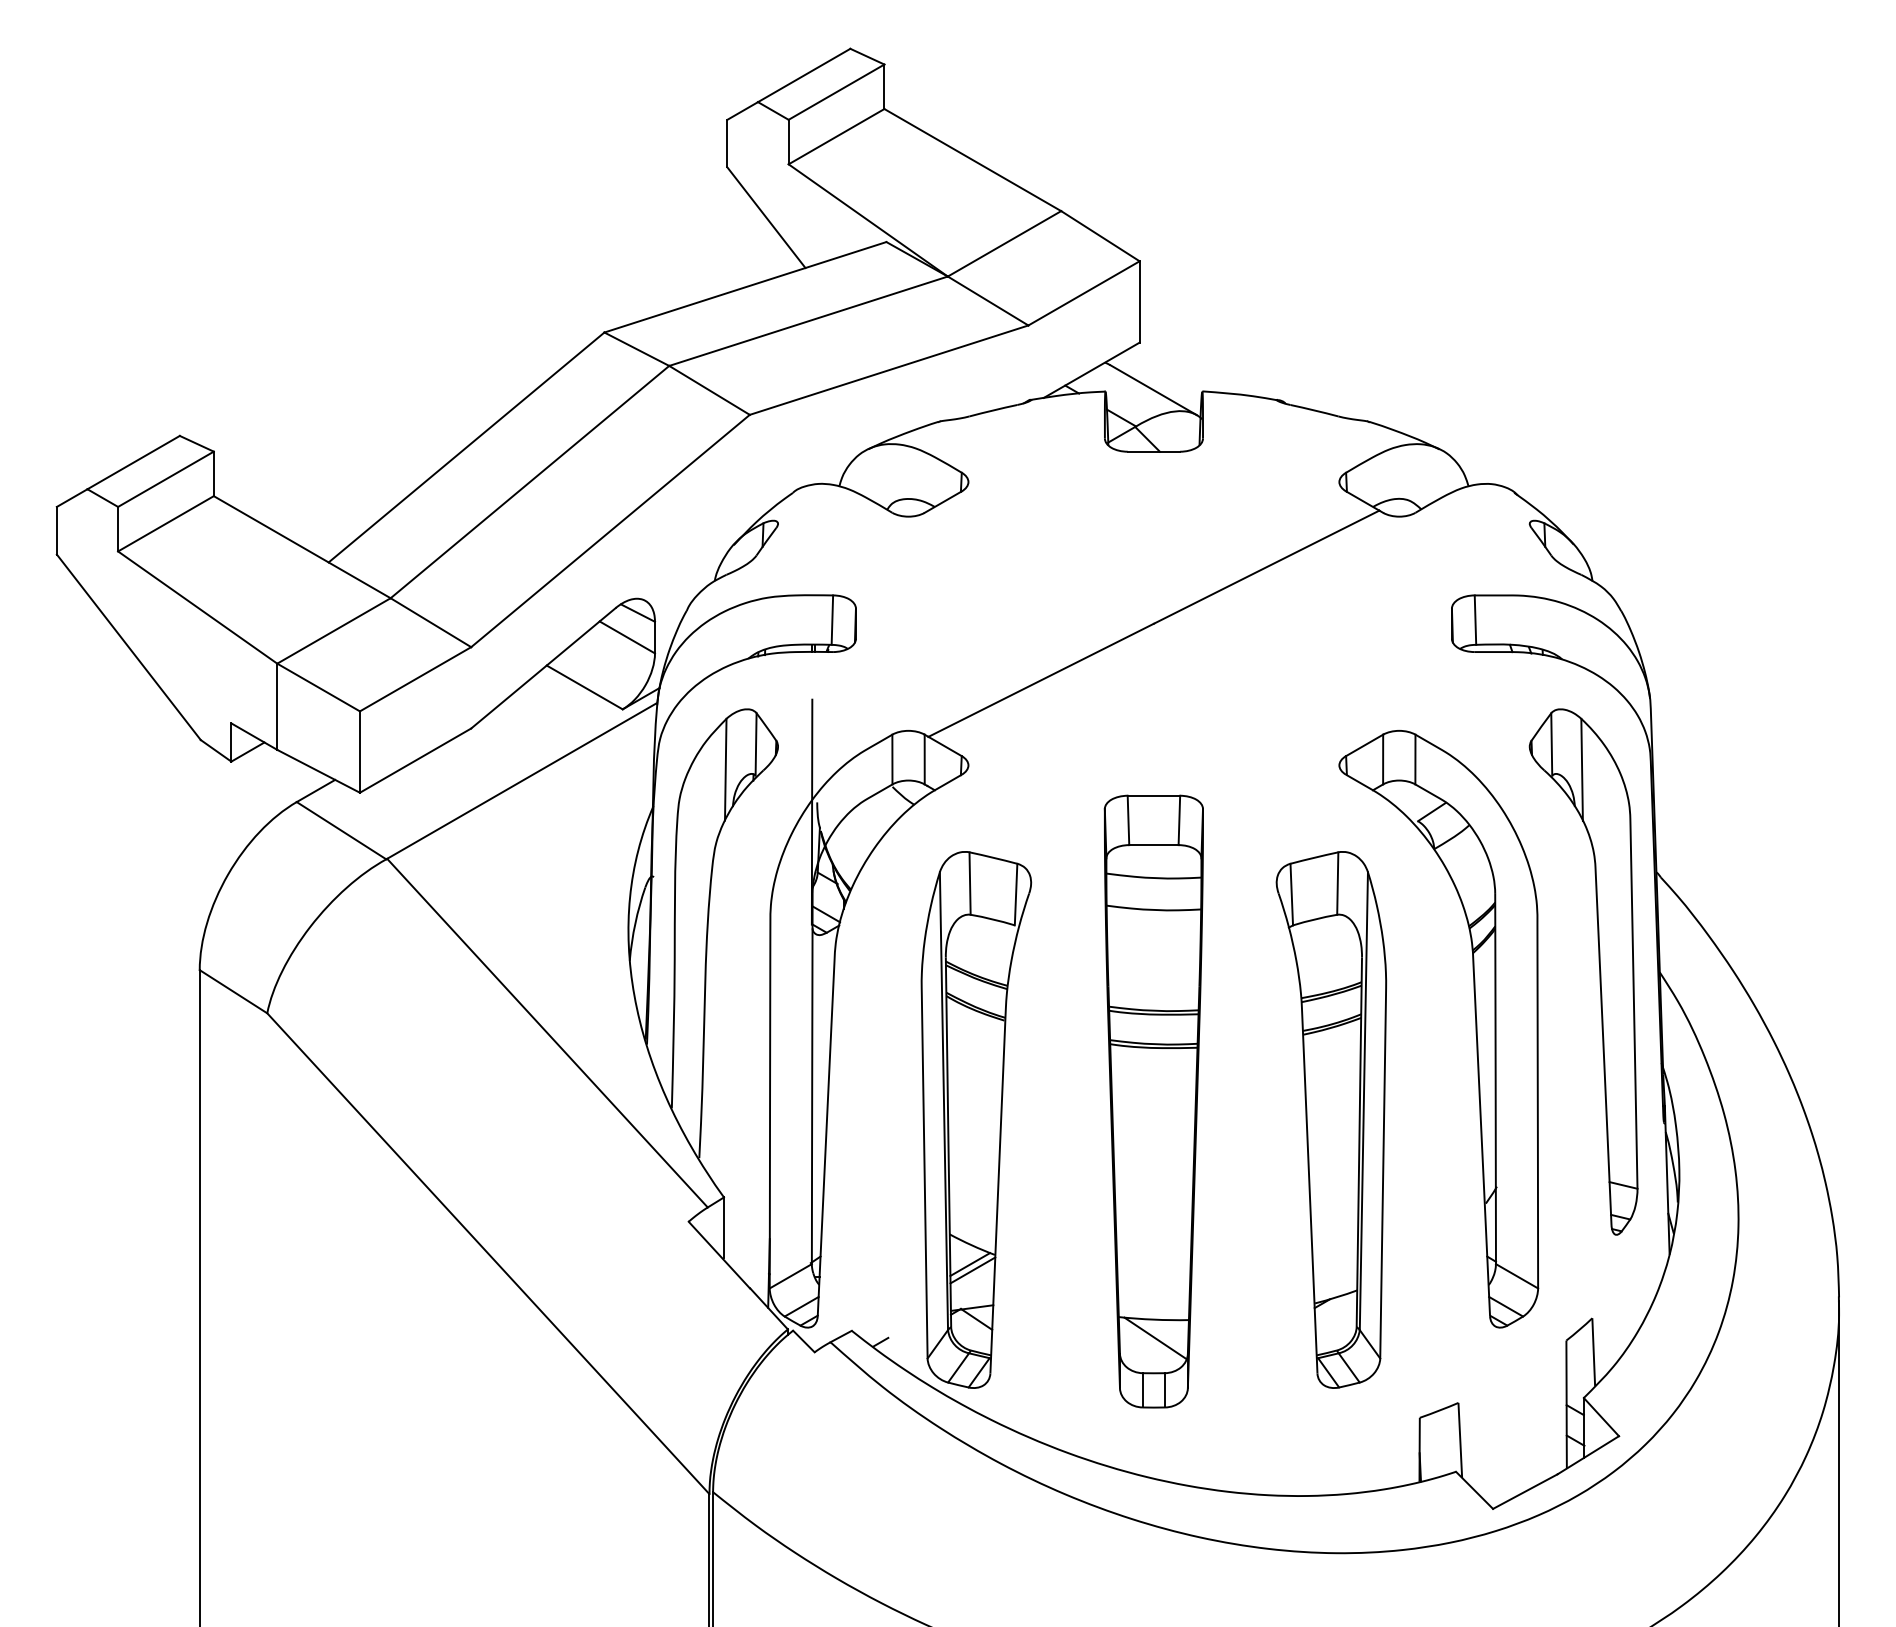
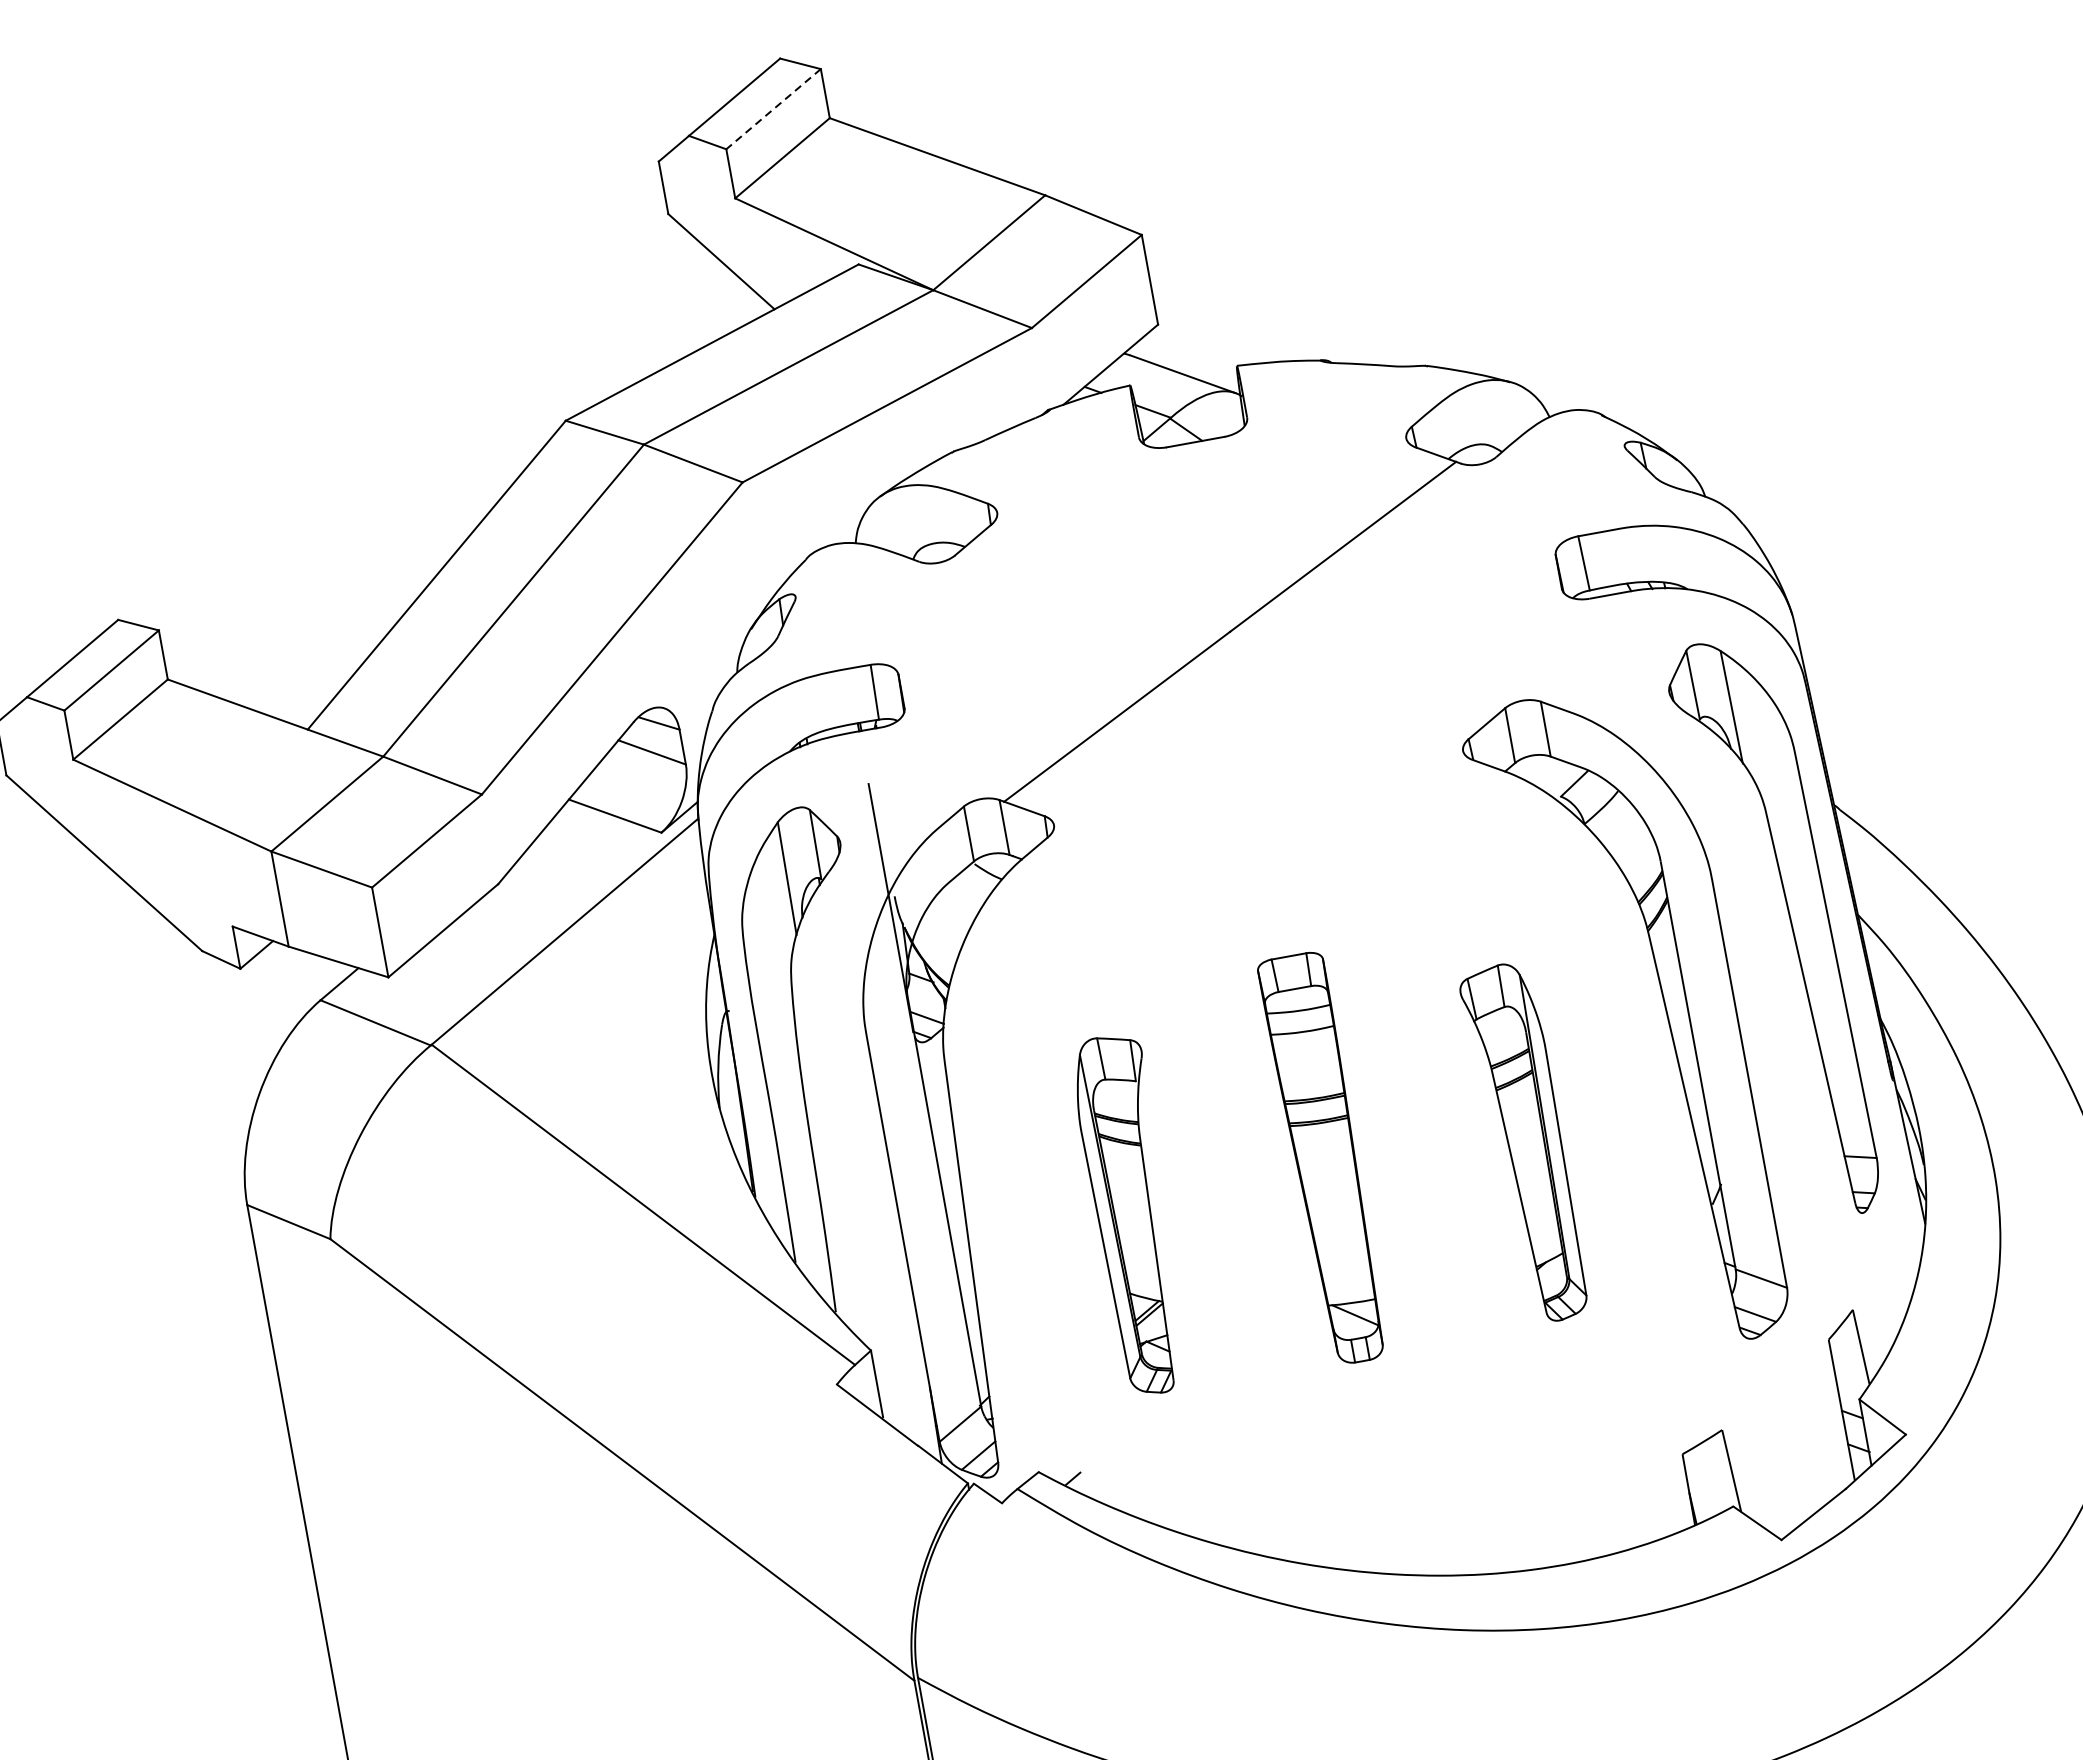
line: (836, 92) -> (773, 109), solid -> dashed
part: (1153, 1101) -> (1325, 1158), size x0.6
part: (976, 1119) -> (1133, 1214), size x0.6
part: (1331, 1119) -> (1525, 1142), size x0.6

